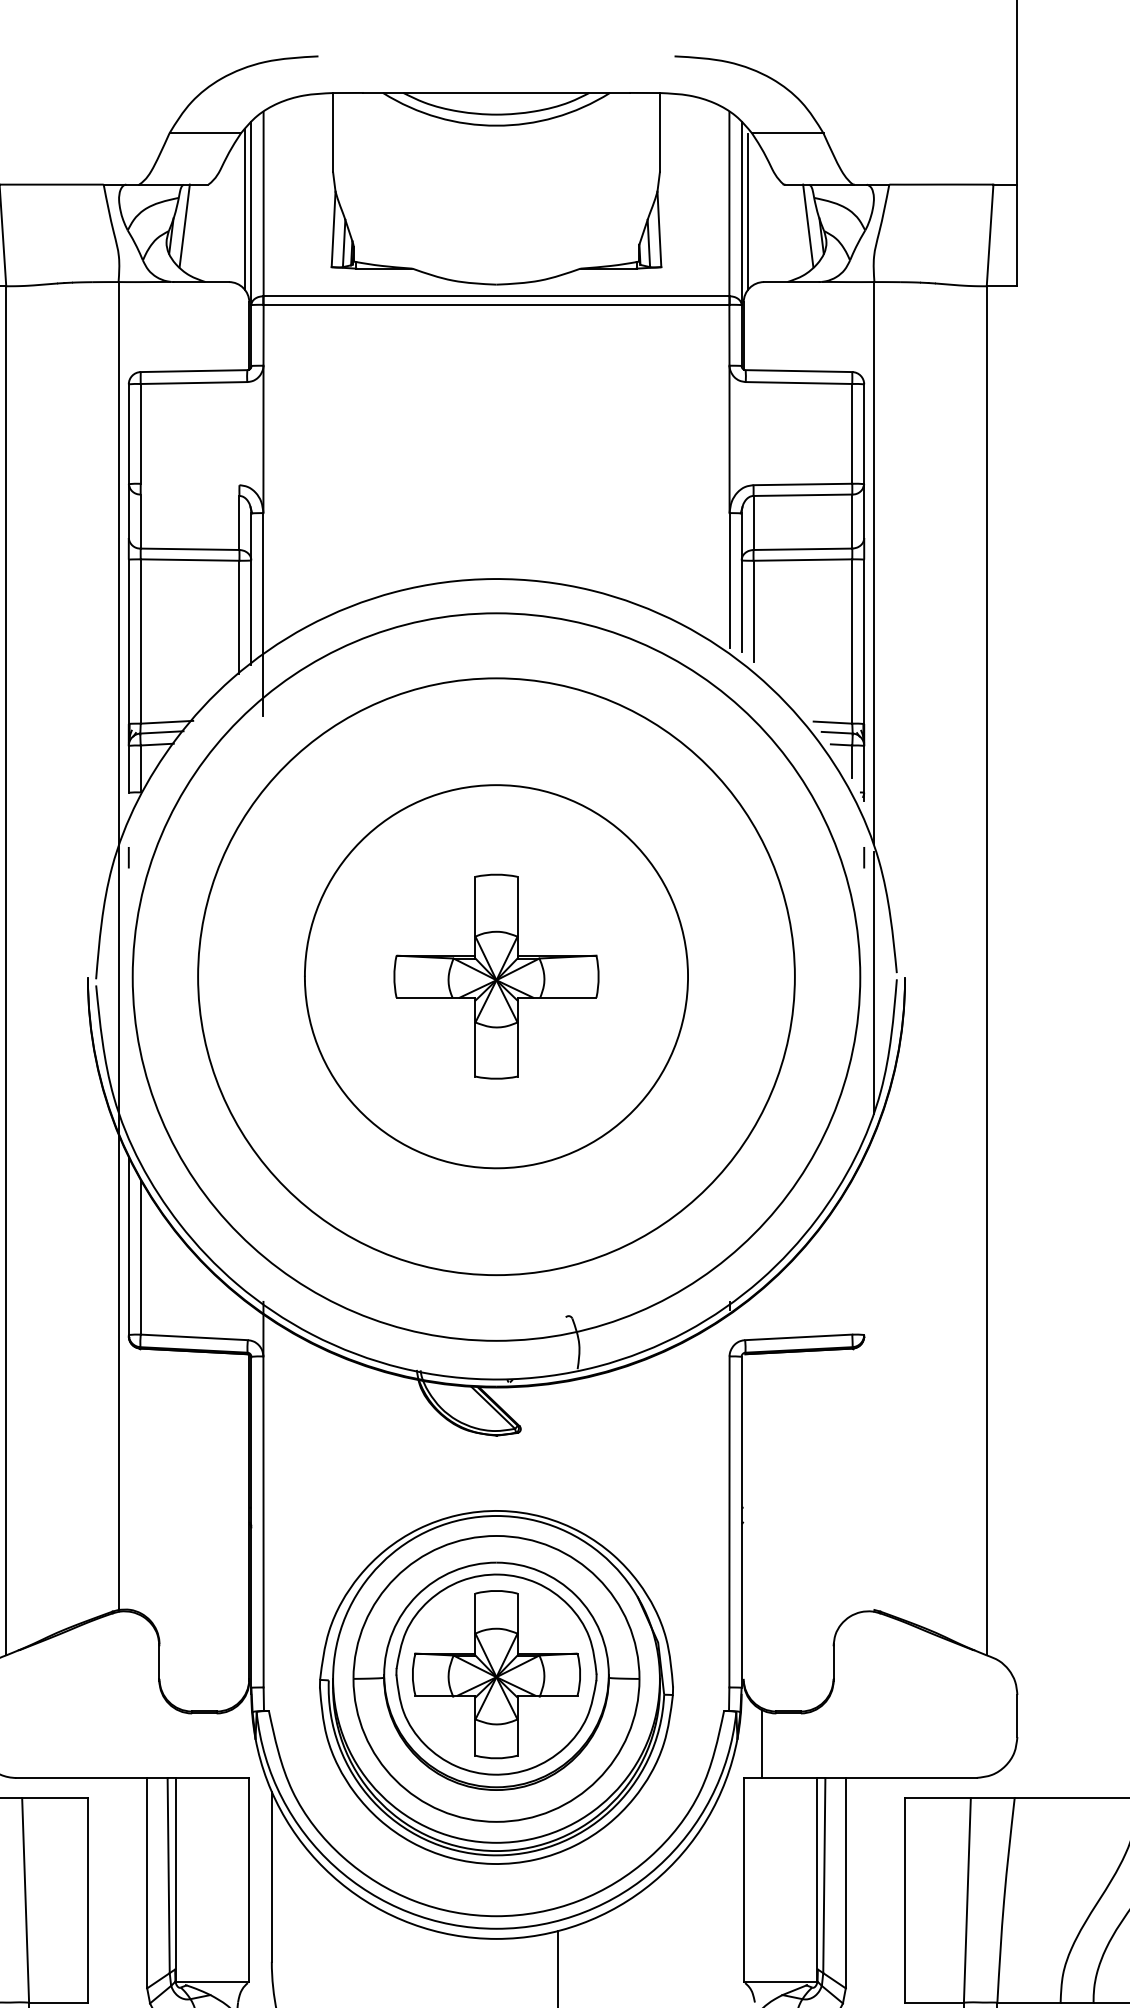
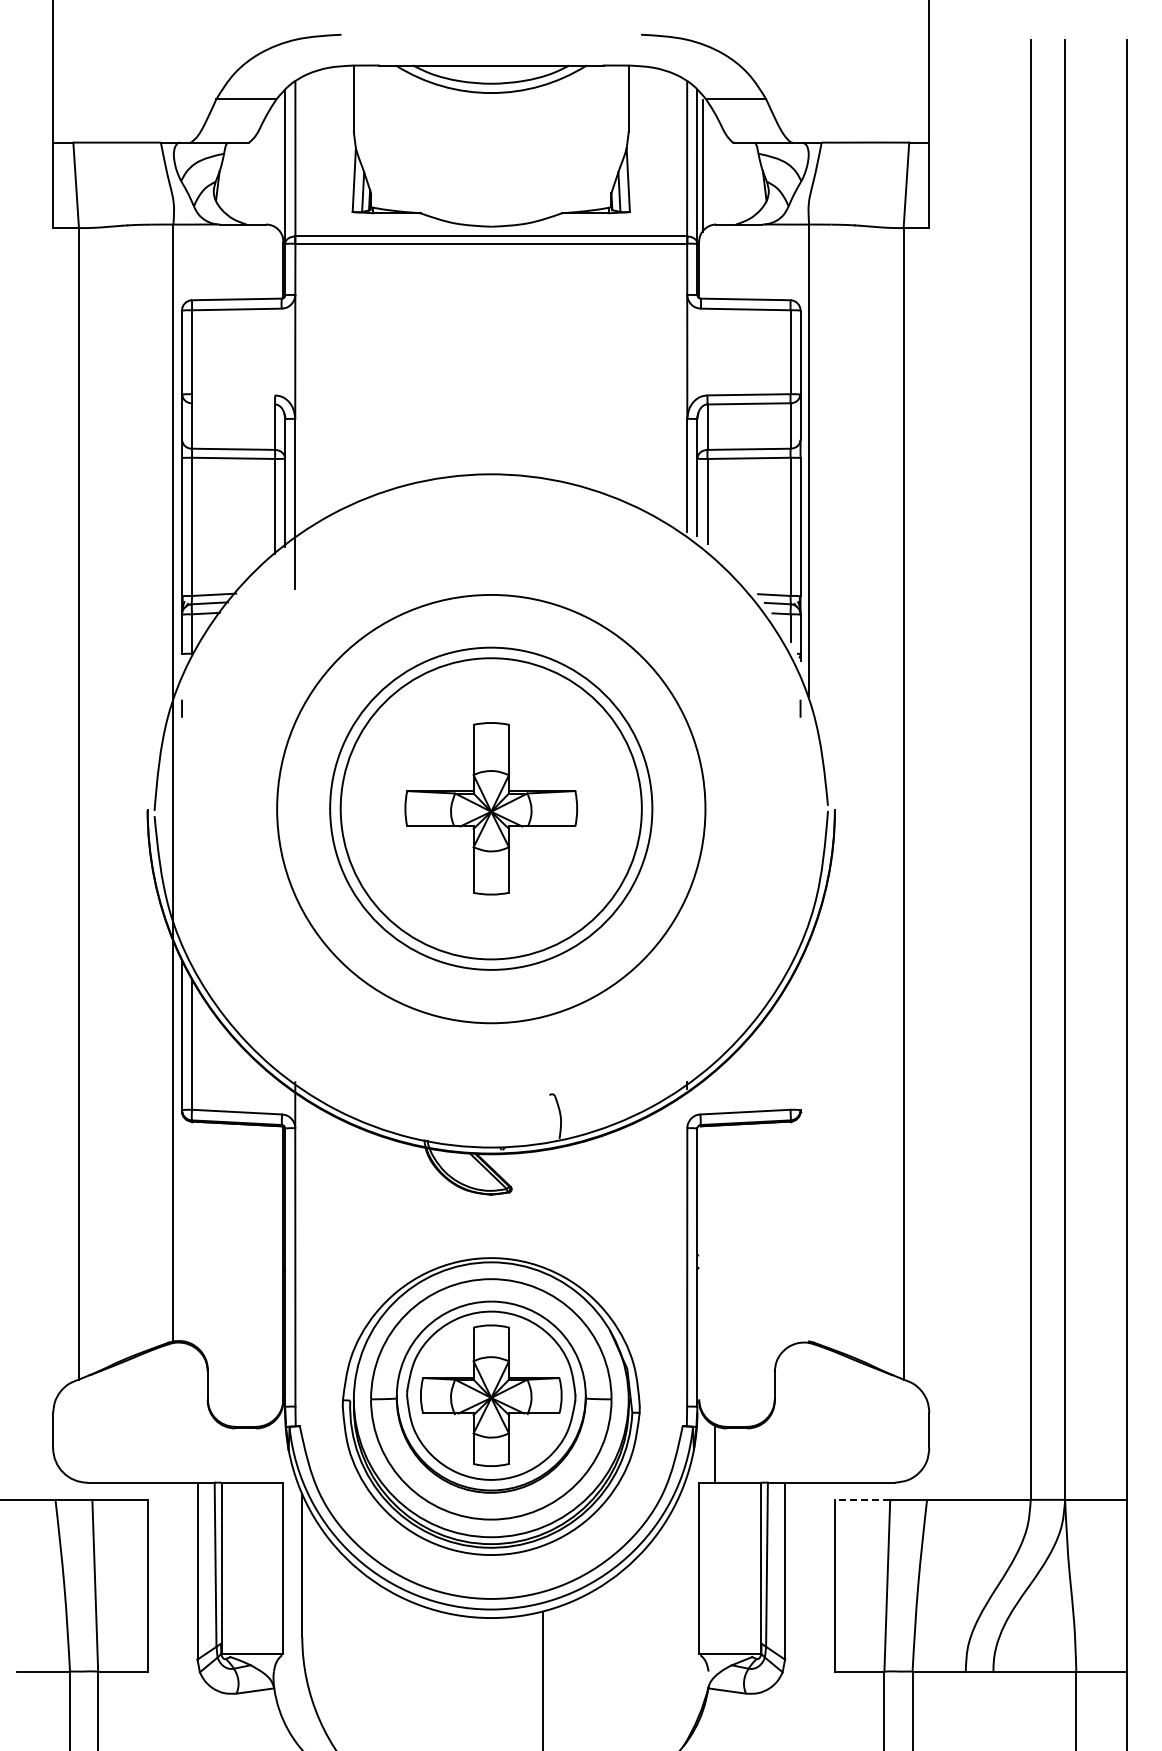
line: (245, 209) -> (280, 163), removed
line: (184, 226) -> (228, 177), removed
line: (808, 226) -> (753, 177), removed
circle: (496, 976) -> (491, 808), size x0.6
circle: (496, 977) -> (491, 809), size x0.7
line: (874, 982) -> (809, 813), removed
line: (937, 1797) -> (862, 1499), solid -> dashed

